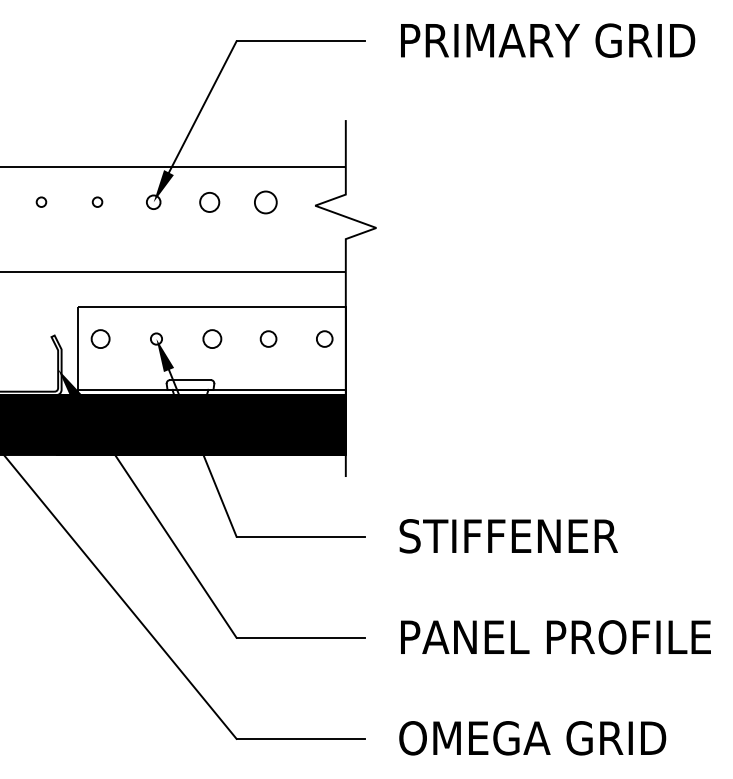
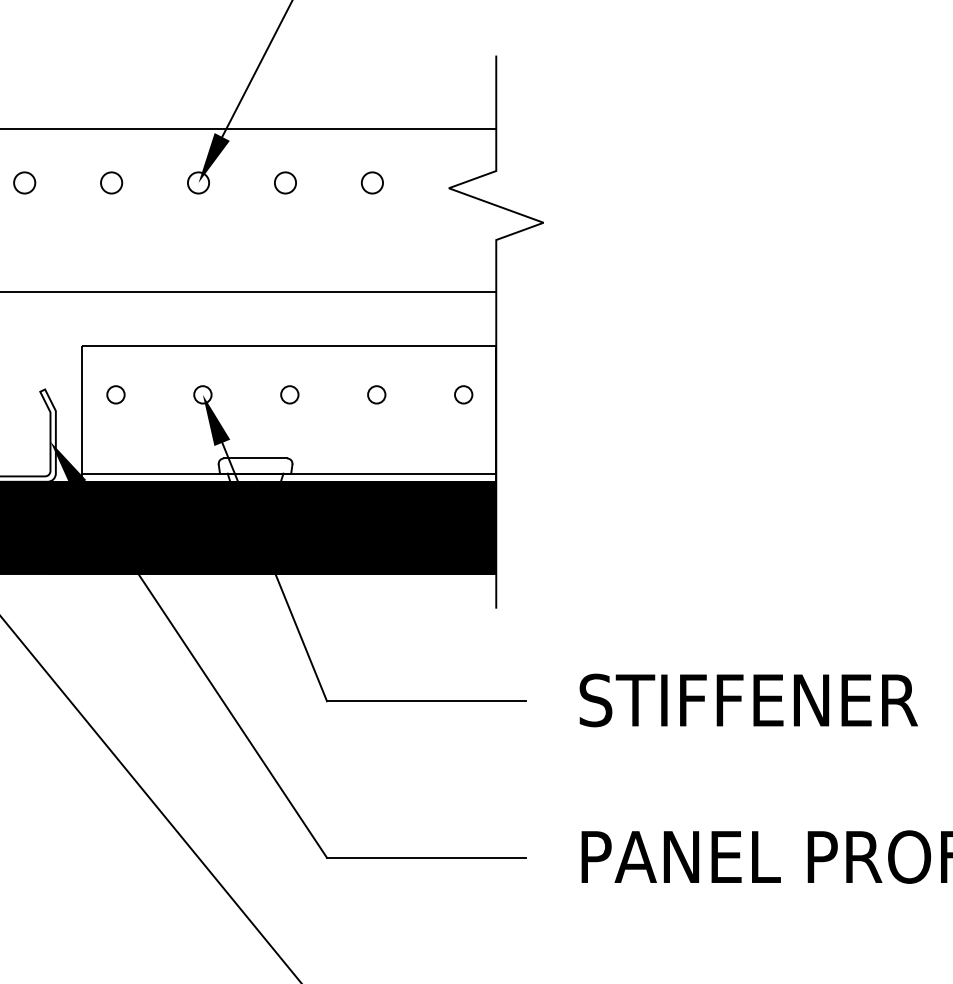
circle: (41, 201) -> (24, 181), size x1.43
circle: (97, 201) -> (111, 181), size x1.43
circle: (209, 201) -> (285, 181), size x0.71
circle: (265, 201) -> (371, 181), size x0.62
circle: (99, 338) -> (114, 394), size x0.62
circle: (212, 338) -> (289, 394), size x0.62
circle: (268, 338) -> (376, 394), size x0.71
circle: (324, 338) -> (463, 394), size x0.71

